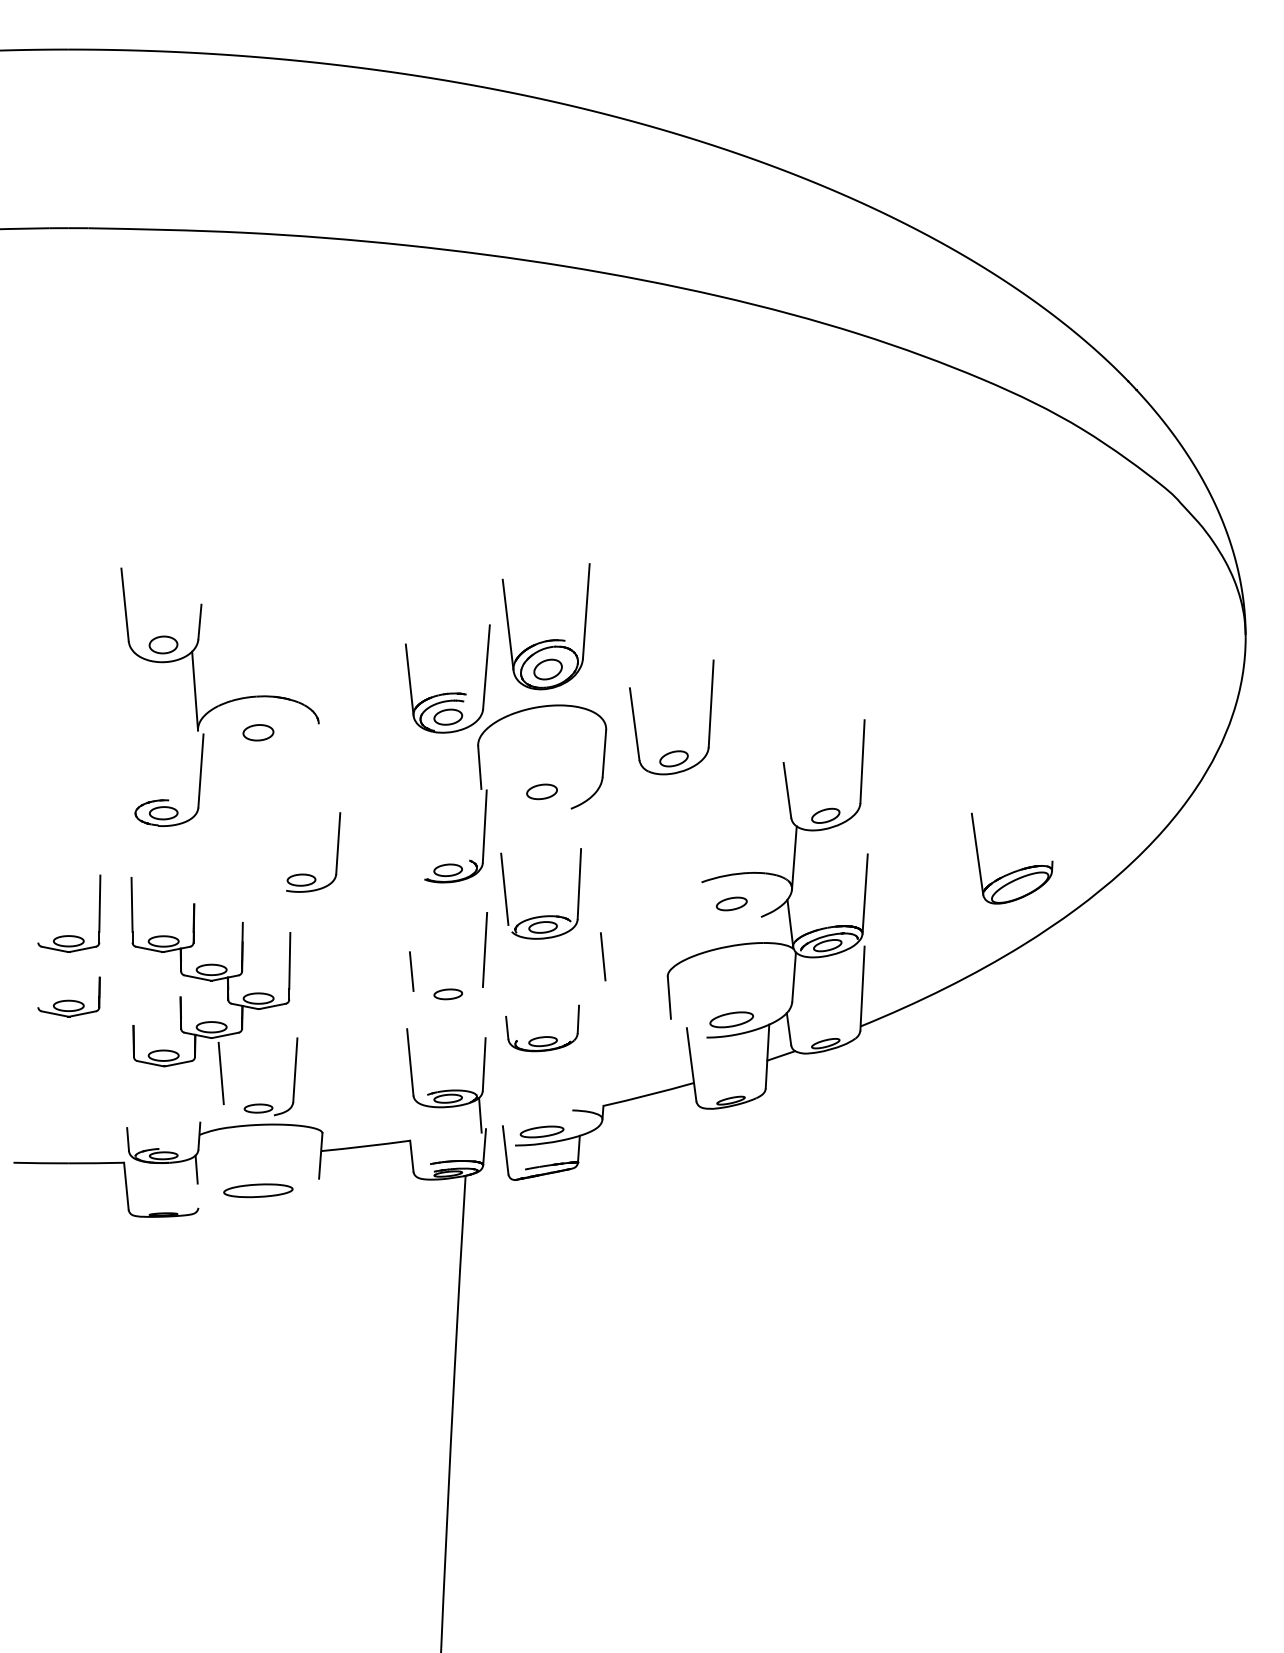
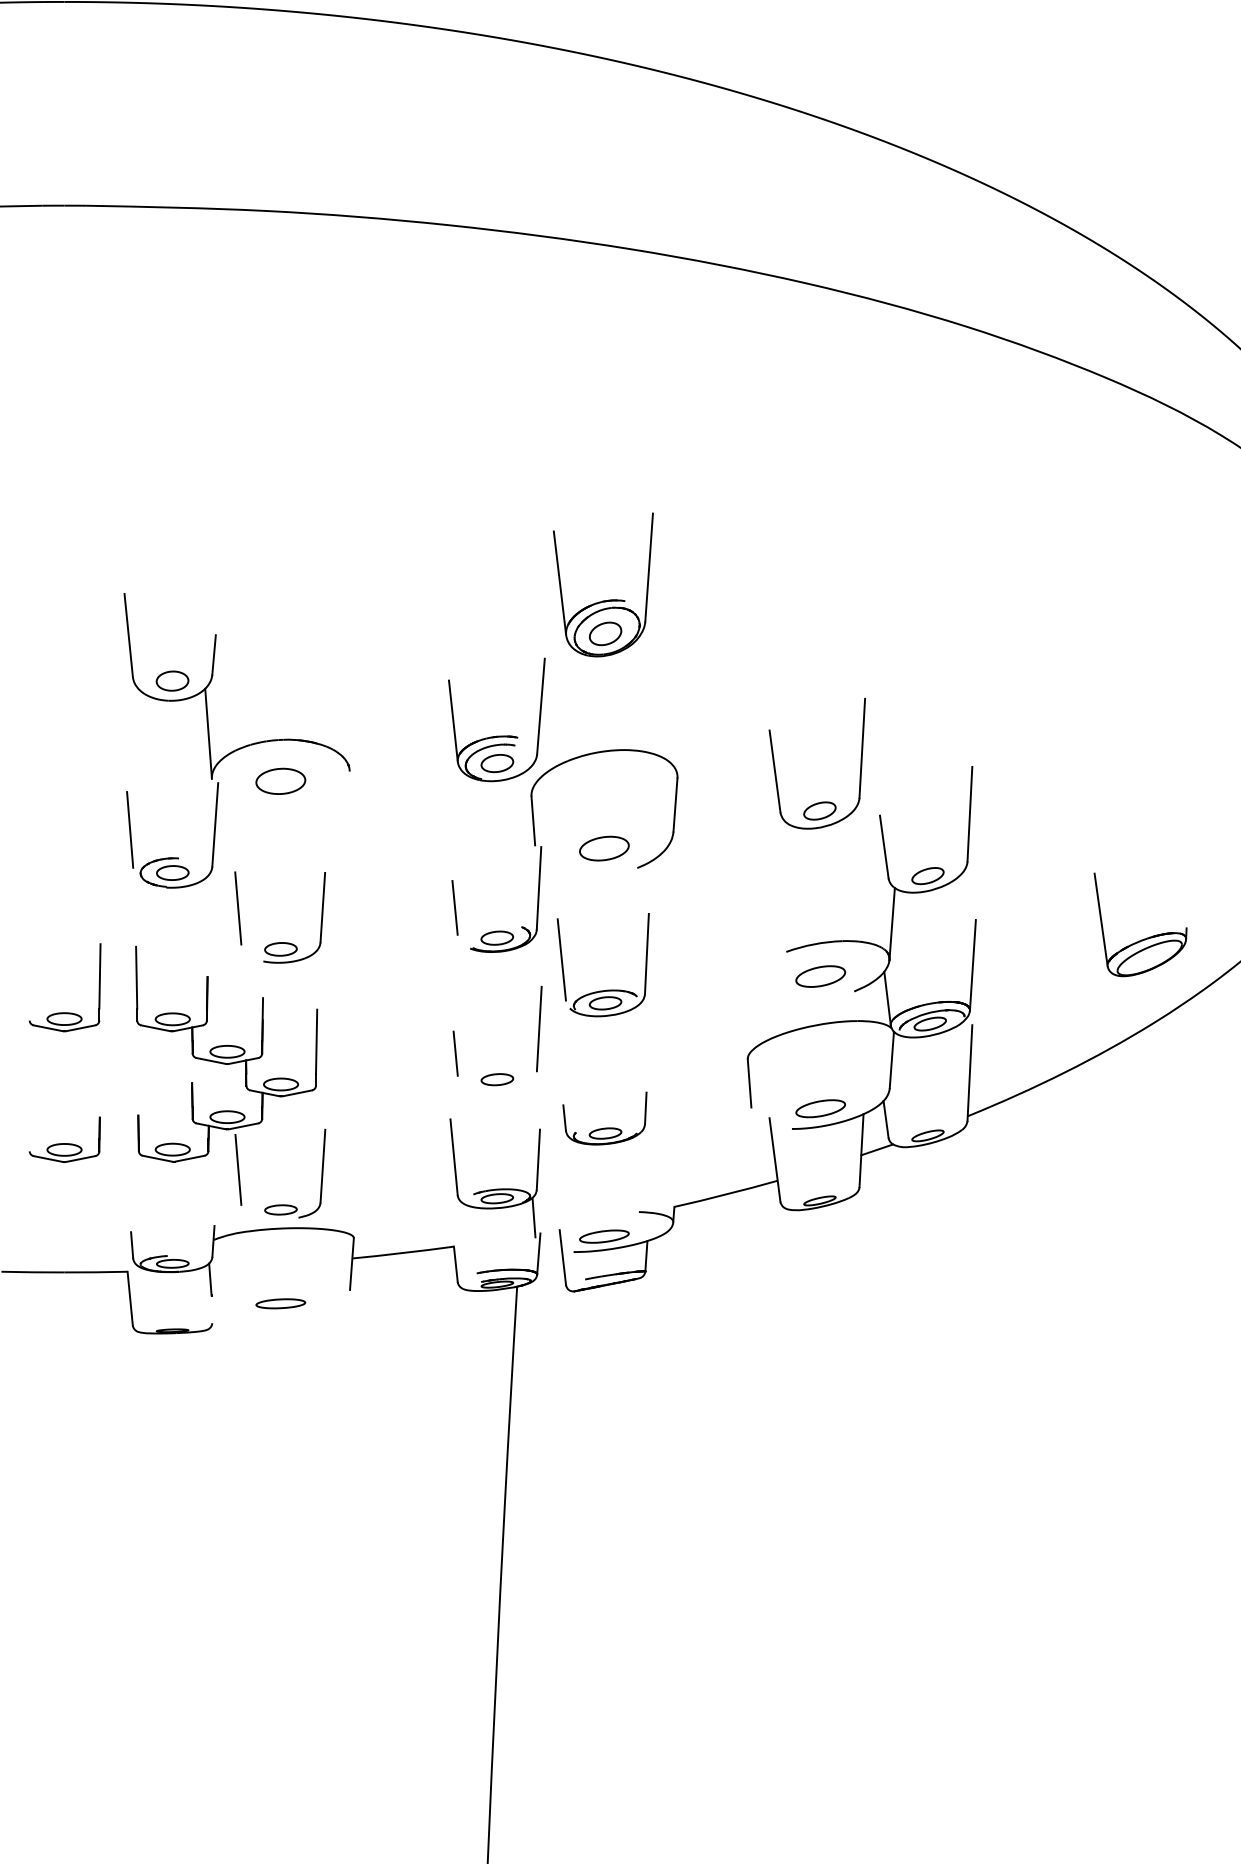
part: (548, 639) -> (606, 599), moved
part: (258, 732) -> (280, 780), size x1.43
part: (674, 750) -> (820, 801), moved
line: (126, 775) -> (130, 830), added
part: (541, 791) -> (603, 848), size x1.43
line: (220, 843) -> (237, 907), added
part: (306, 873) -> (286, 941), moved
part: (731, 903) -> (820, 976), size x1.43
line: (603, 956) -> (455, 907), moved
part: (68, 996) -> (64, 1139), moved
part: (258, 1190) -> (280, 1303), size x0.62

